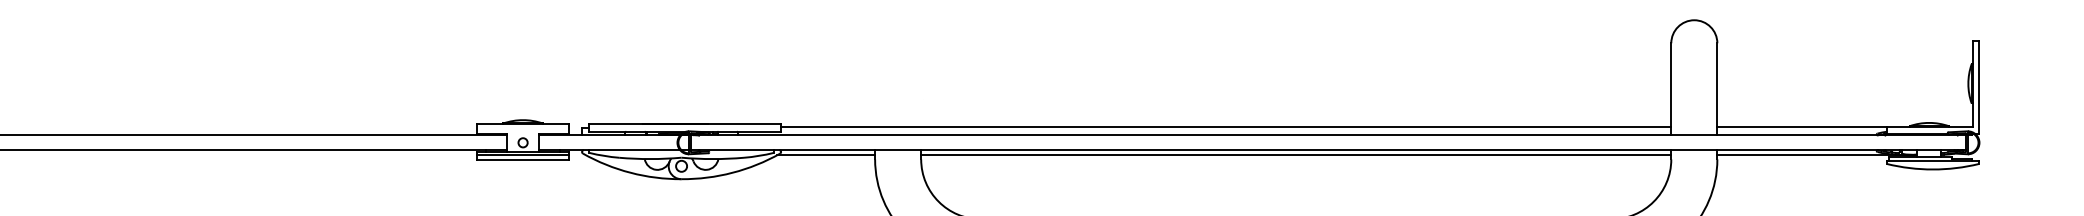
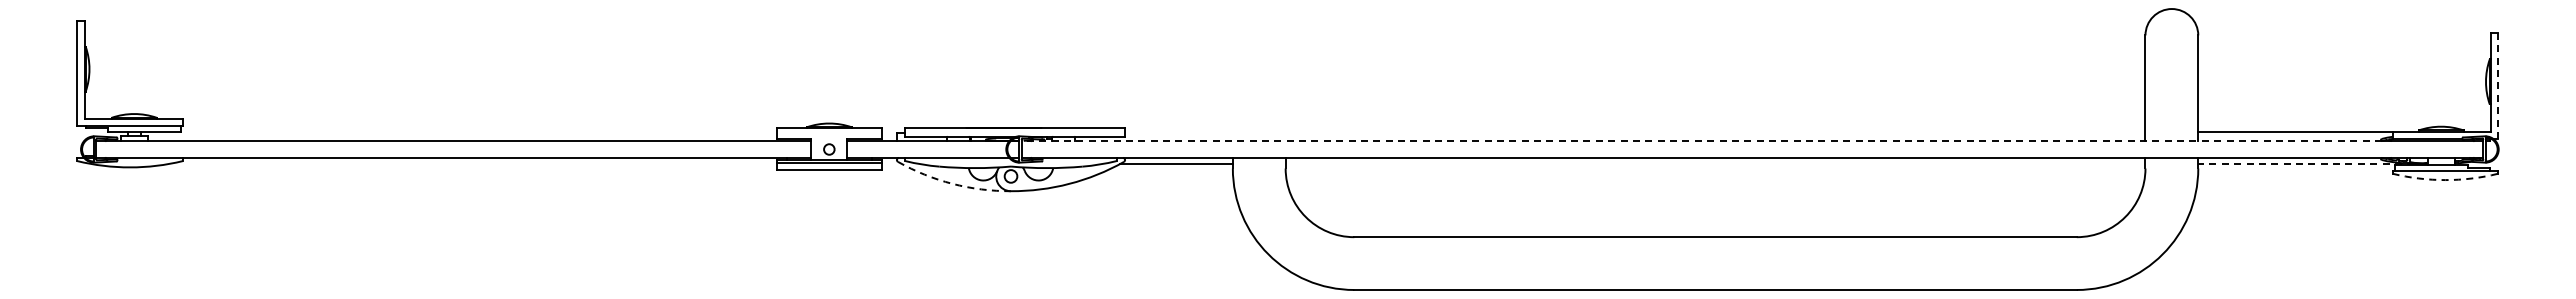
line: (1979, 87) -> (2498, 86), solid -> dashed
line: (1226, 127) -> (1635, 131), removed
line: (1283, 135) -> (1701, 141), solid -> dashed
line: (1296, 155) -> (1715, 163), removed
line: (1811, 155) -> (2306, 163), solid -> dashed
arc: (1933, 169) -> (2445, 180), solid -> dashed
arc: (630, 172) -> (952, 183), solid -> dashed

